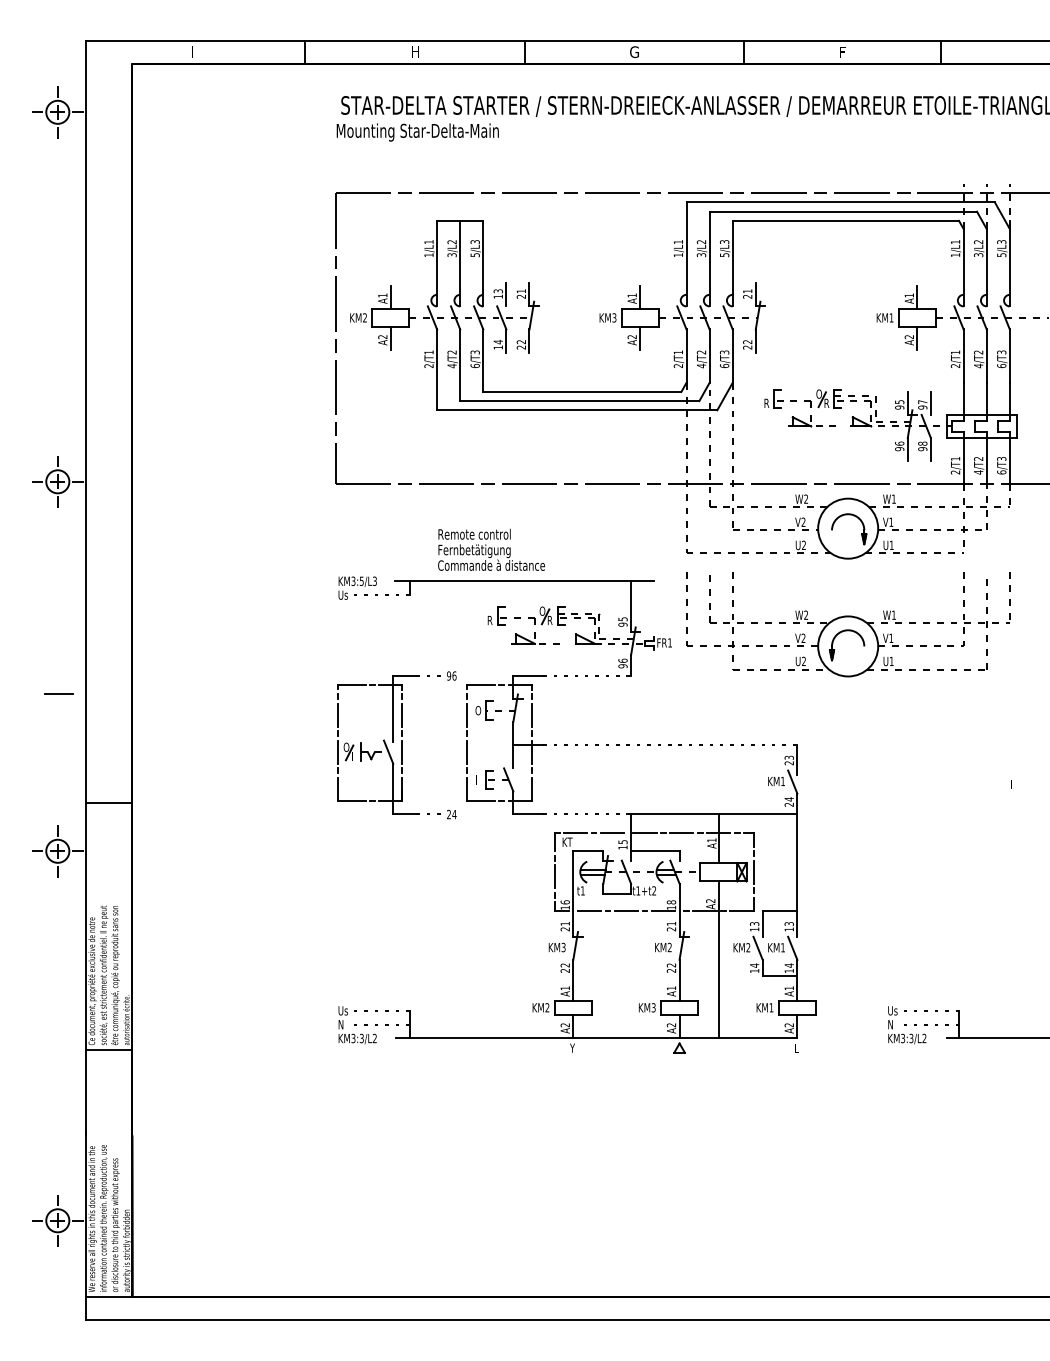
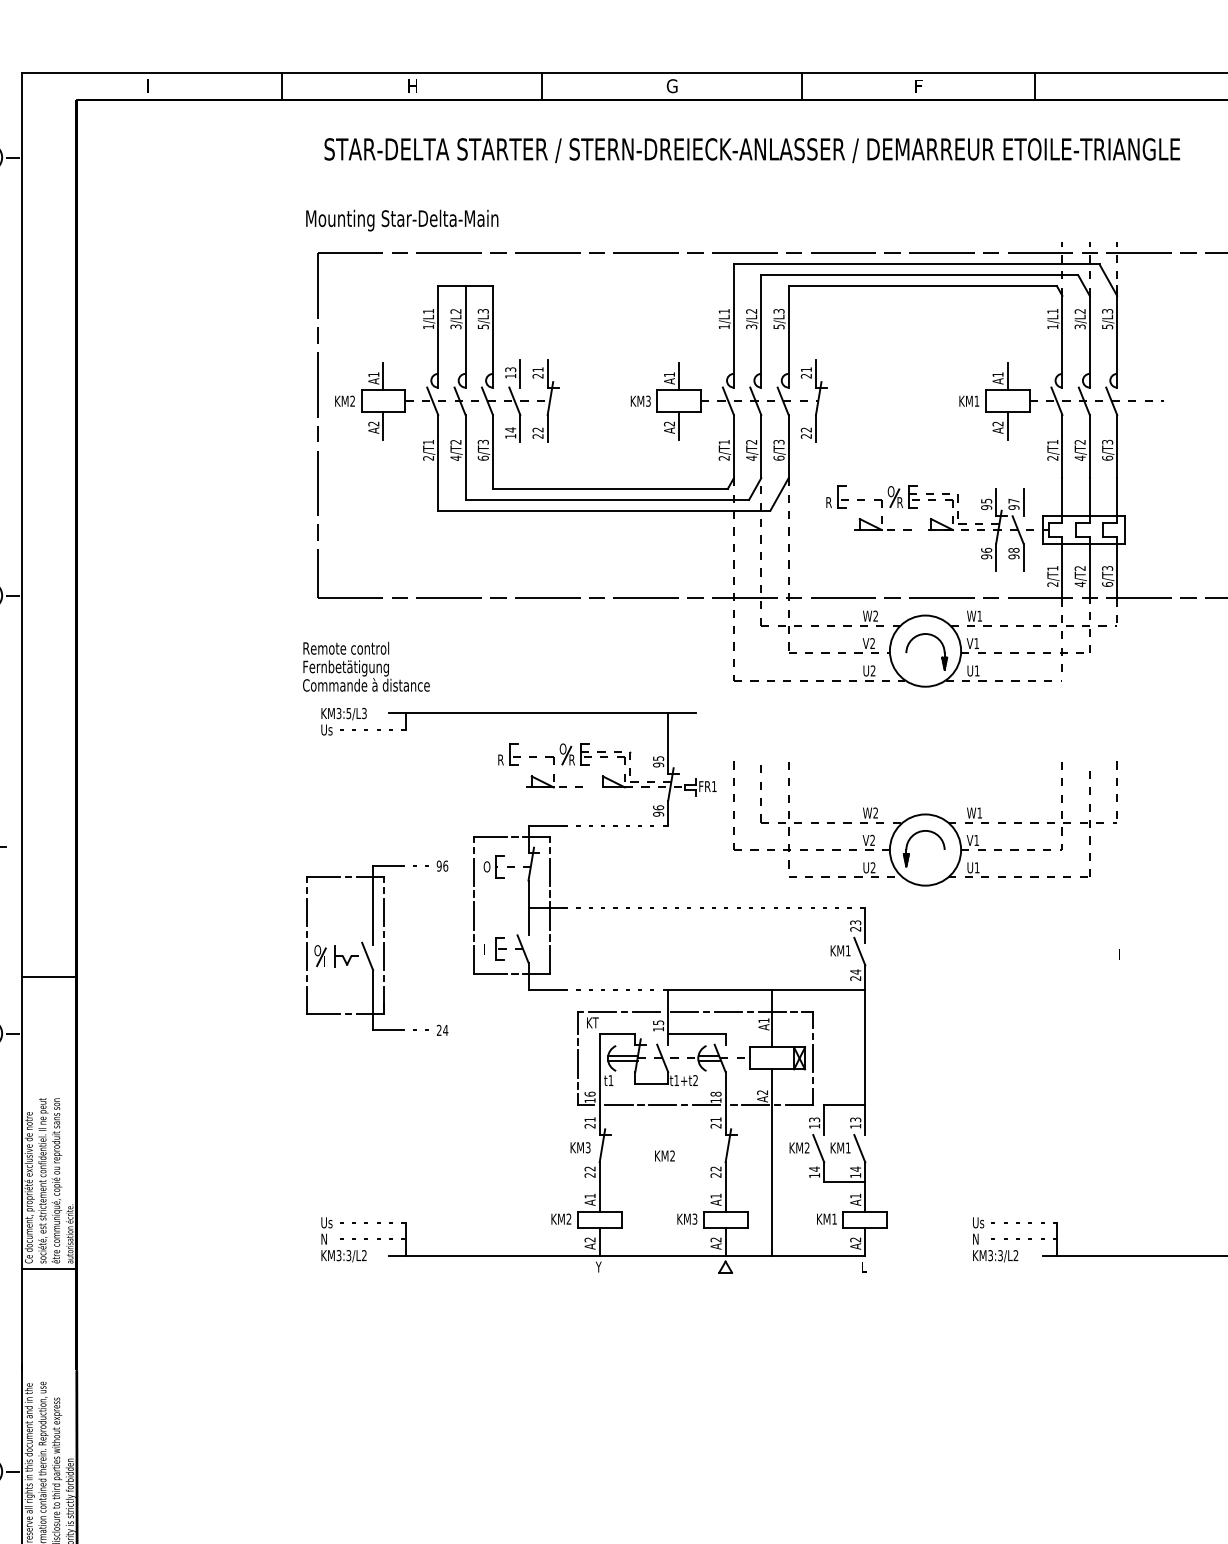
text: (417, 132) -> (401, 220), moved
text: (491, 549) -> (366, 666), moved
part: (848, 624) -> (925, 824), moved
part: (396, 745) -> (376, 948), moved
text: (663, 947) -> (665, 1155), moved

